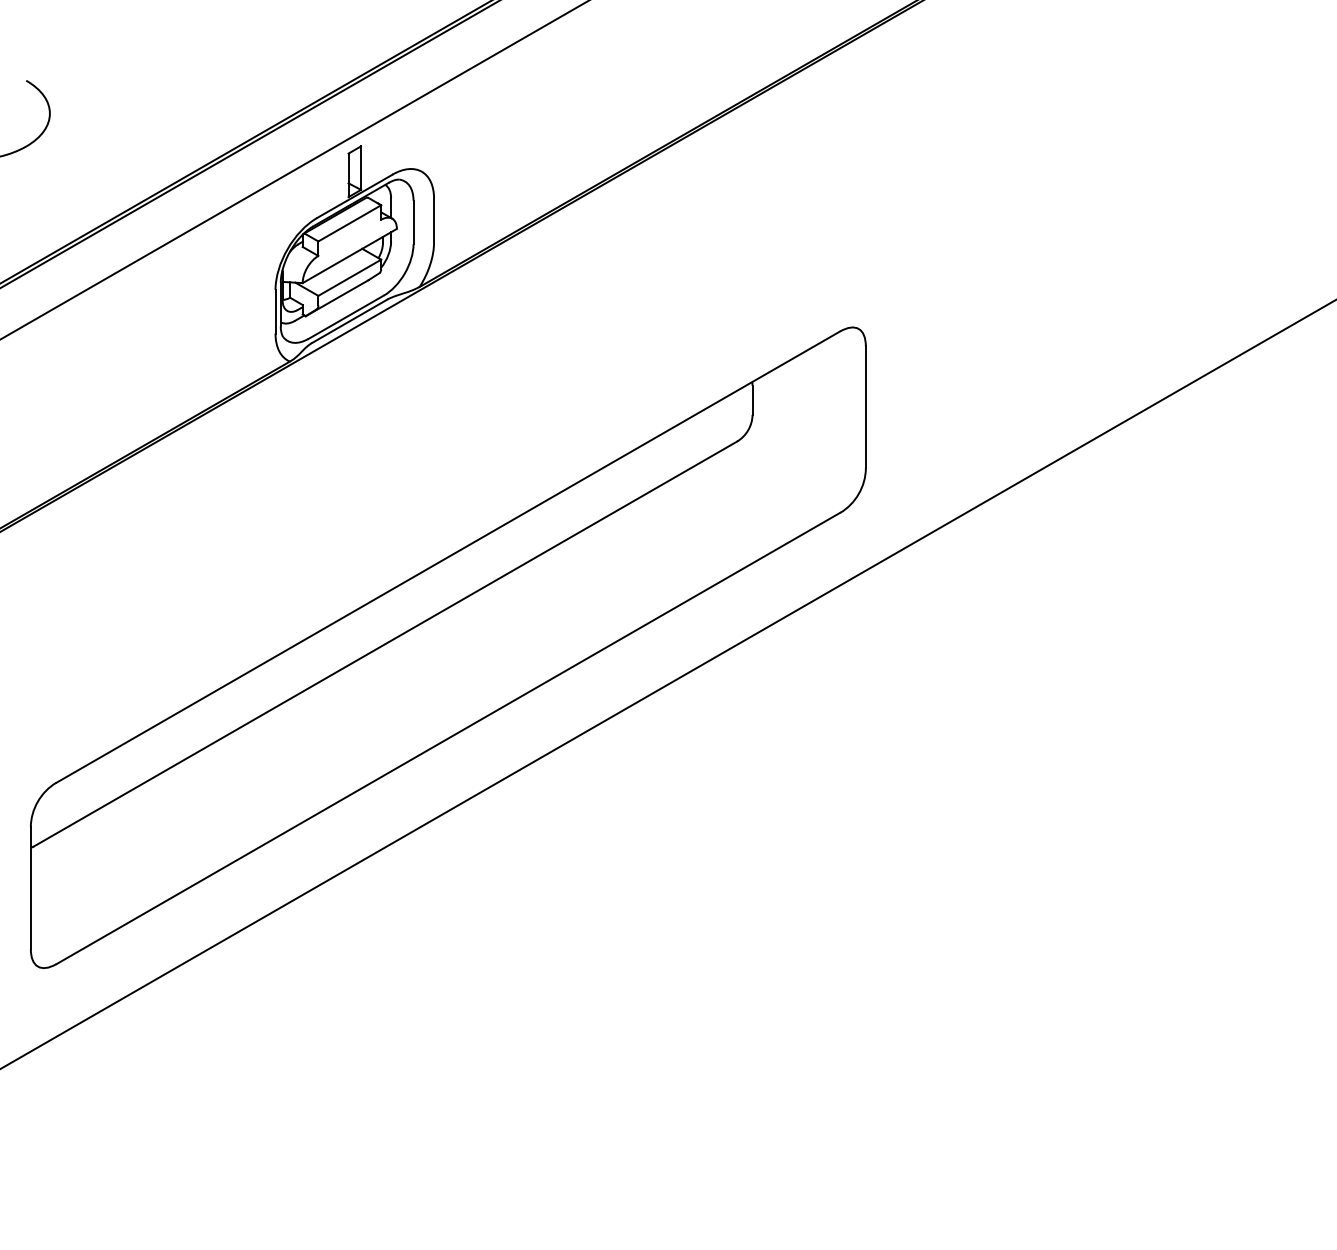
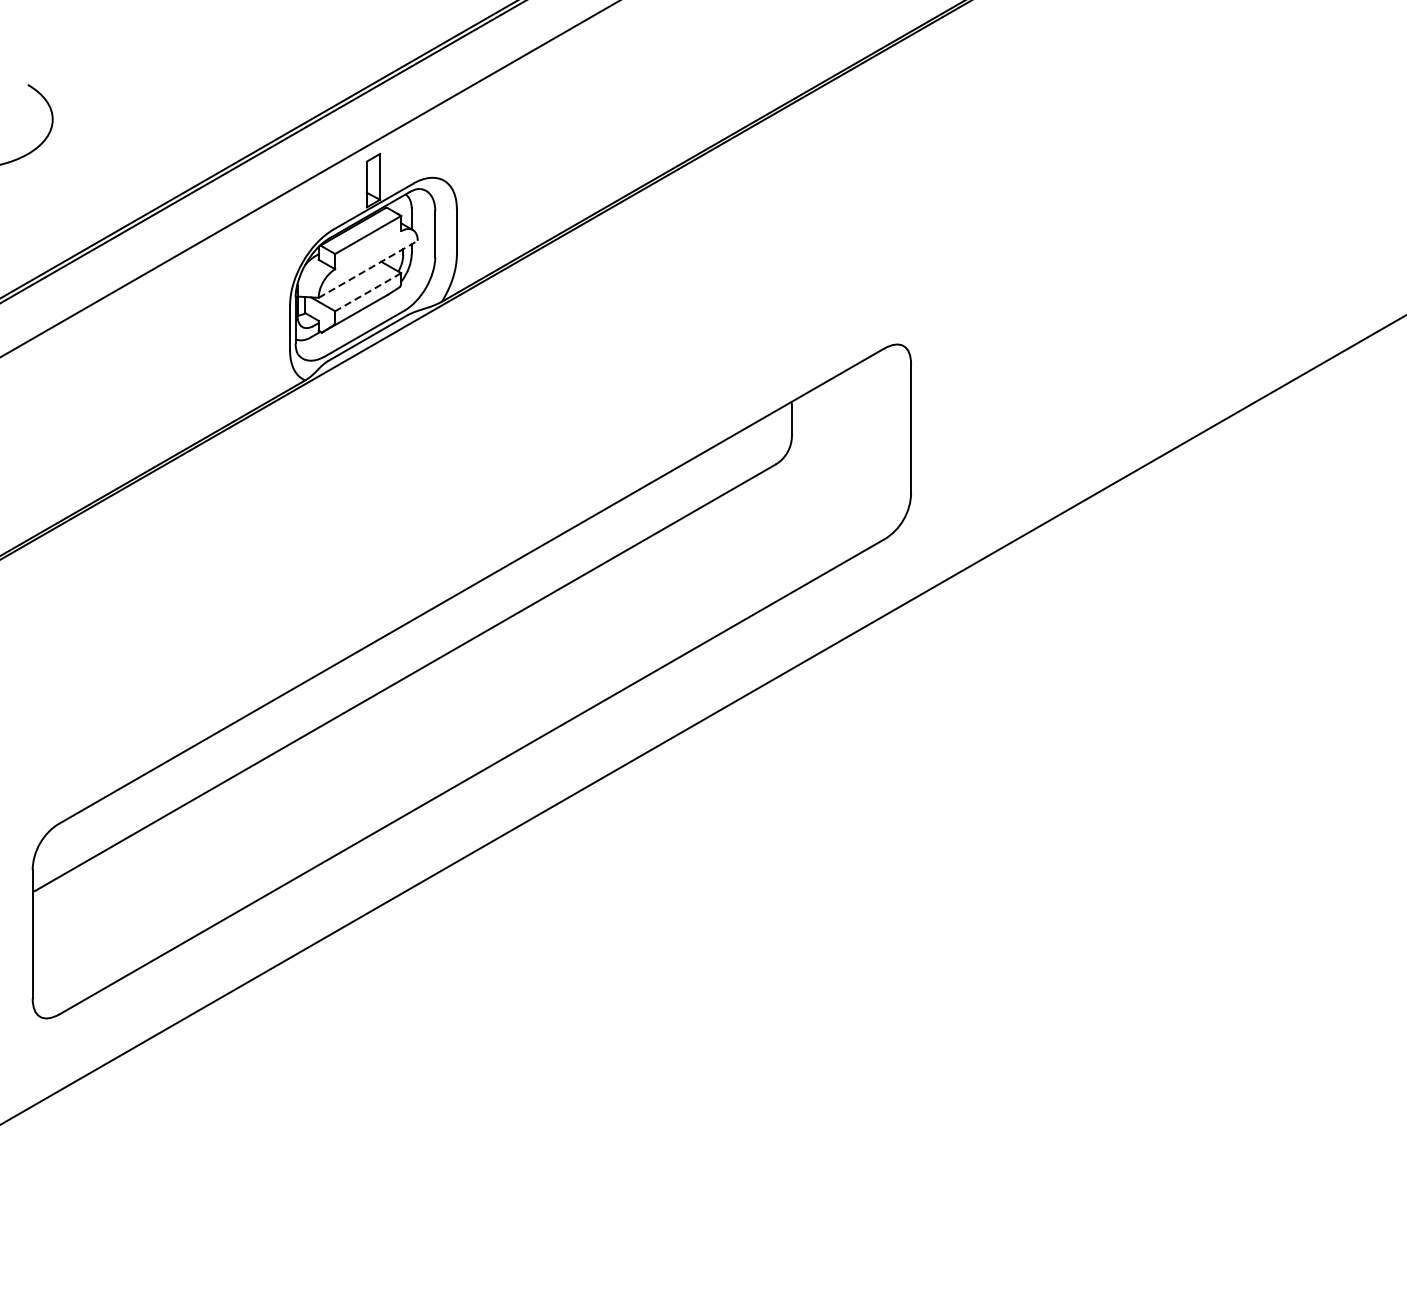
line: (350, 255) -> (368, 268), solid -> dashed
line: (349, 278) -> (367, 292), solid -> dashed

